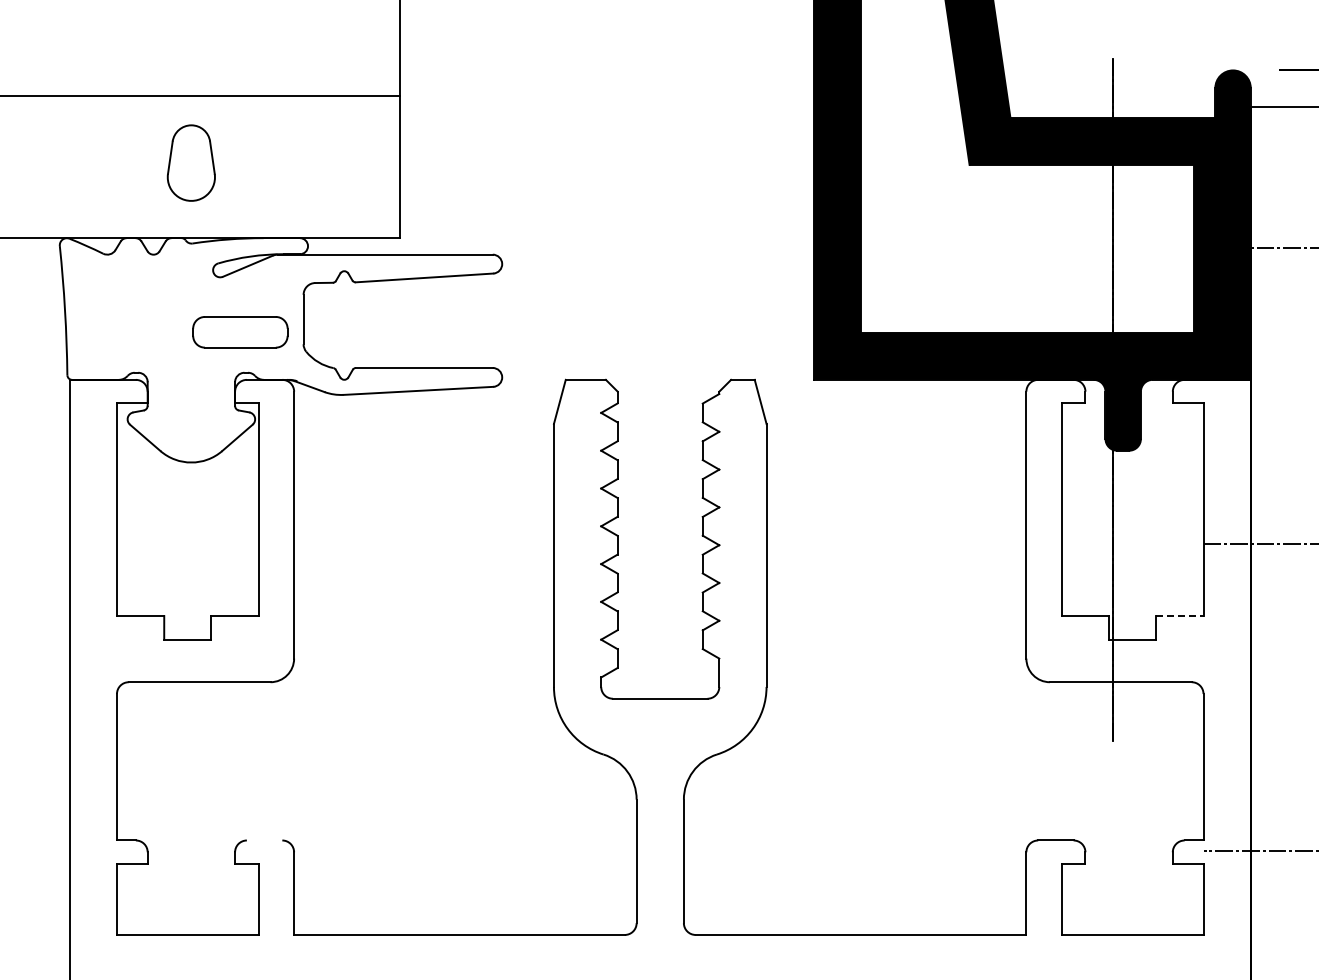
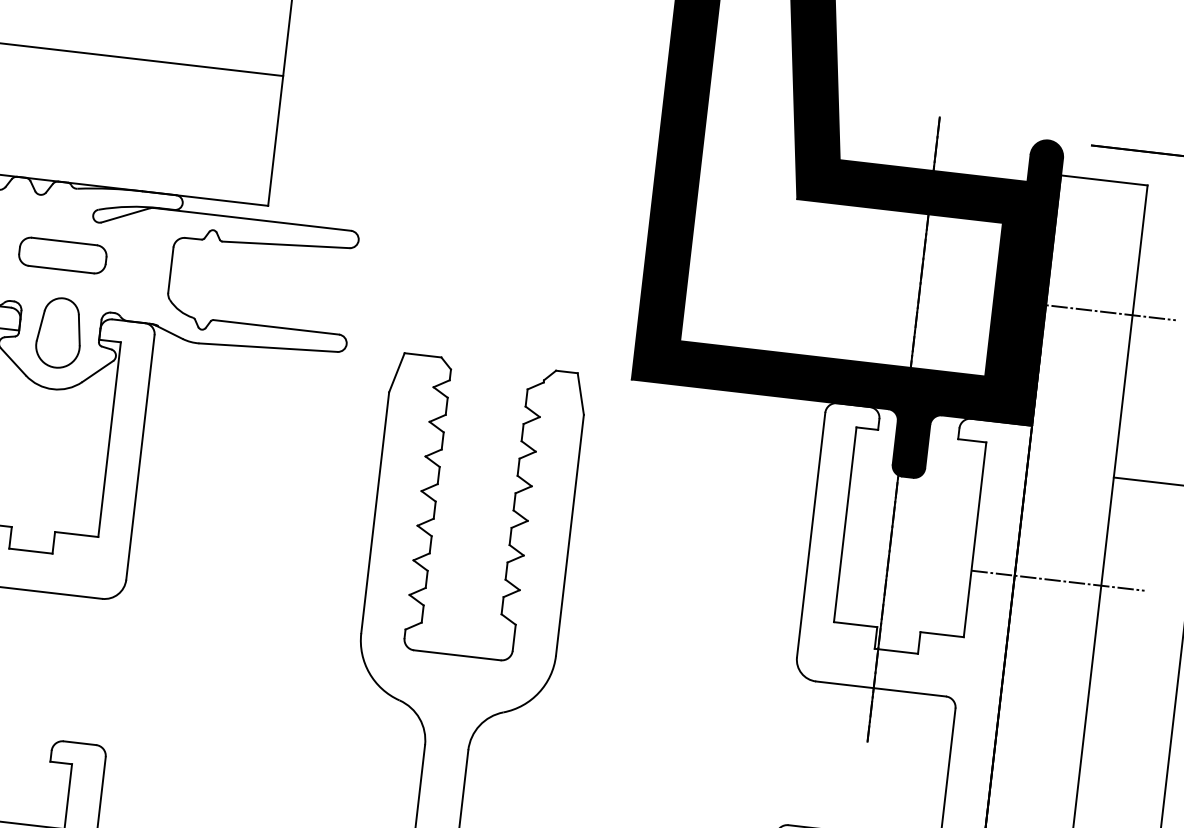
part: (190, 162) -> (58, 332), moved
part: (240, 332) -> (62, 255), moved
line: (1179, 616) -> (941, 635), dashed -> solid
line: (264, 840) -> (79, 743), added

